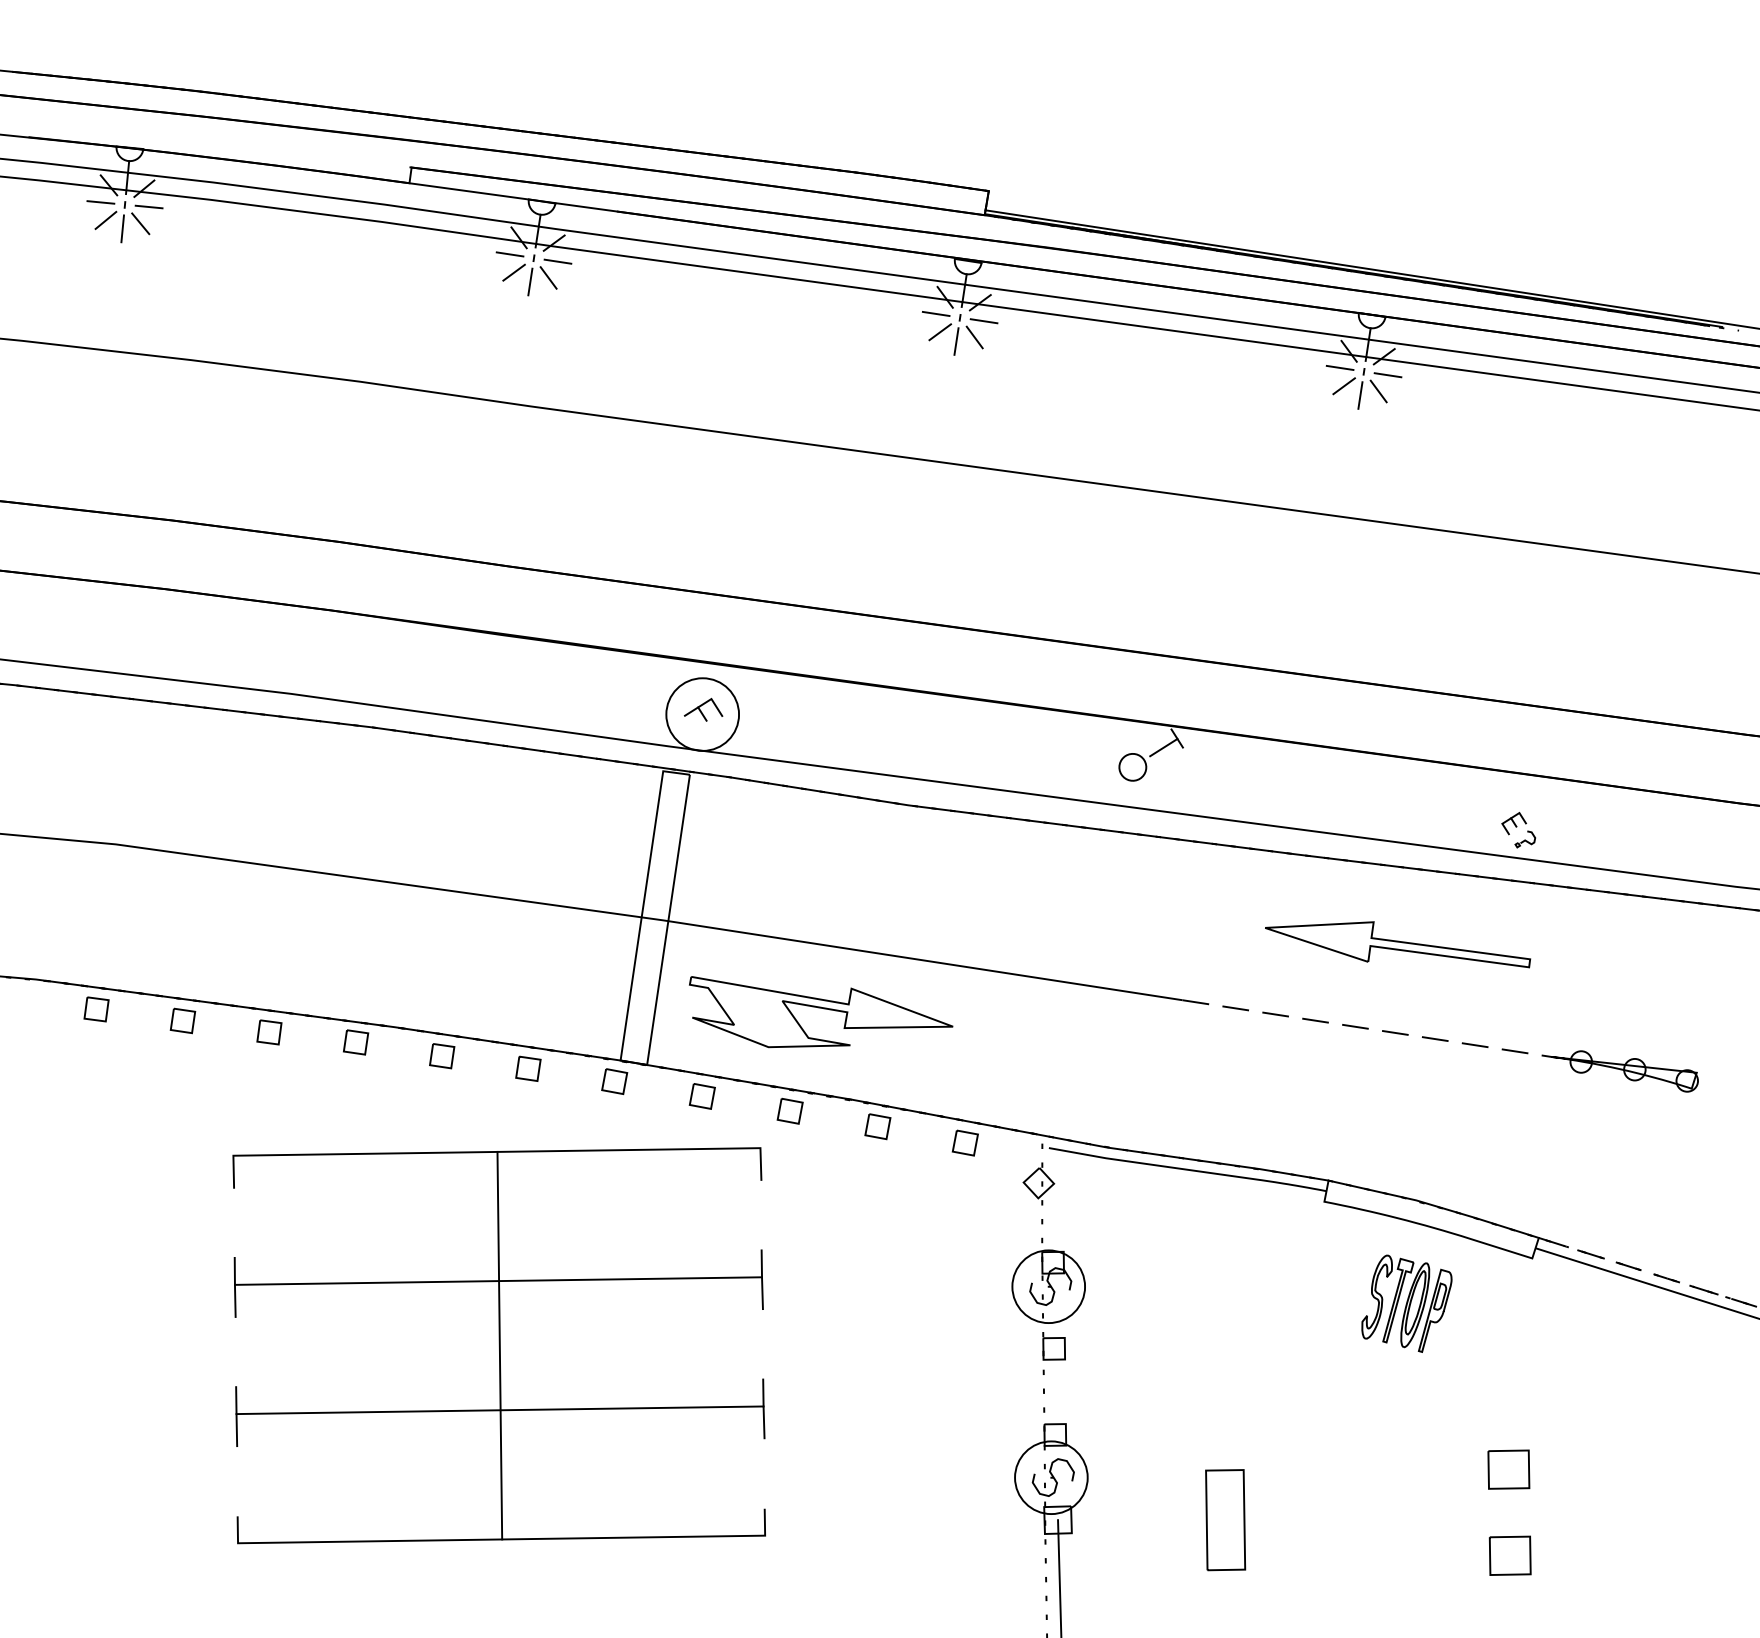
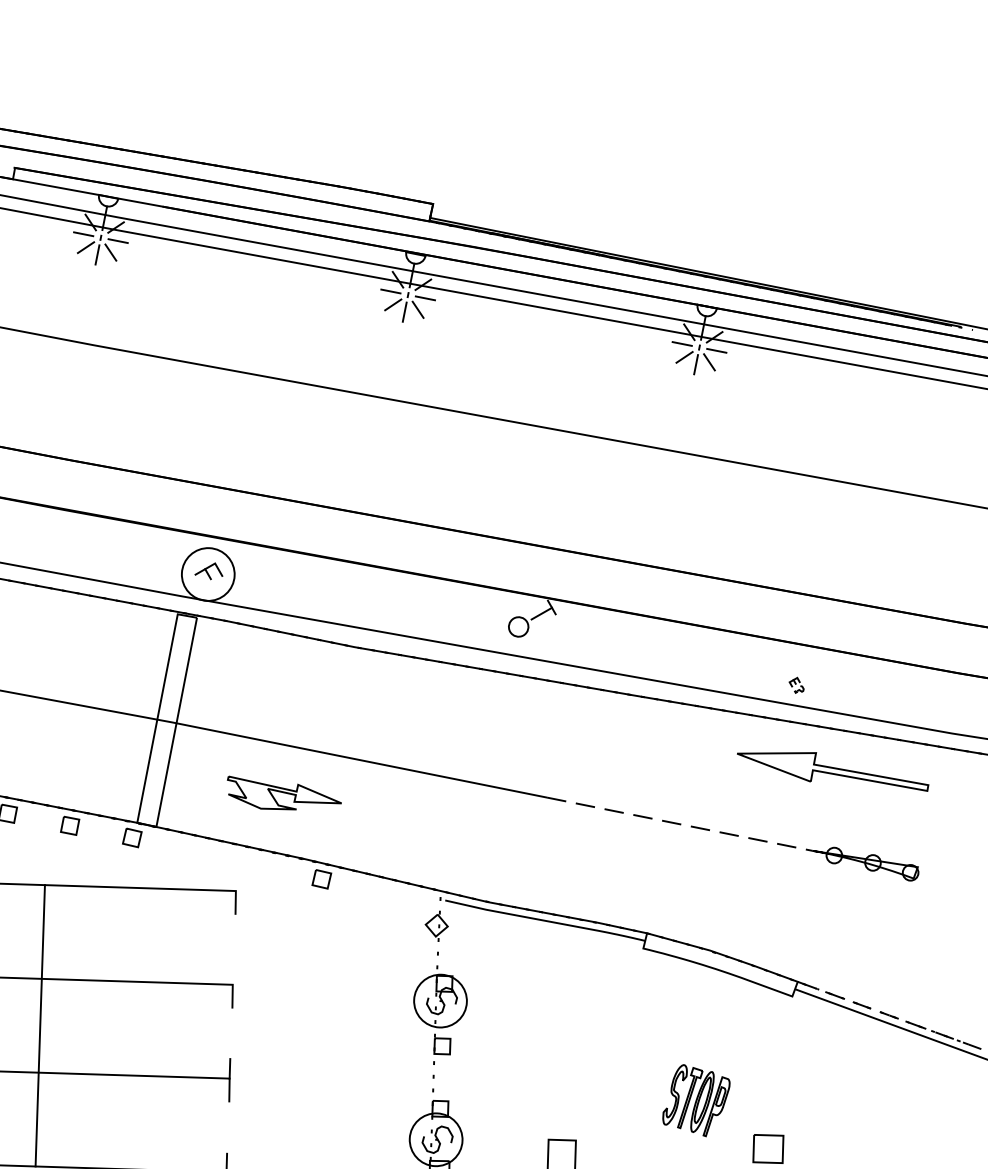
part: (1518, 830) -> (796, 685), size x0.6
part: (1398, 944) -> (833, 770), moved
part: (821, 1012) -> (284, 794), size x0.6
part: (701, 1096) -> (194, 851), removed
part: (789, 1110) -> (258, 864), removed
part: (964, 1142) -> (384, 893), removed
line: (761, 1263) -> (232, 974), removed
part: (1406, 1303) -> (696, 1100), moved

